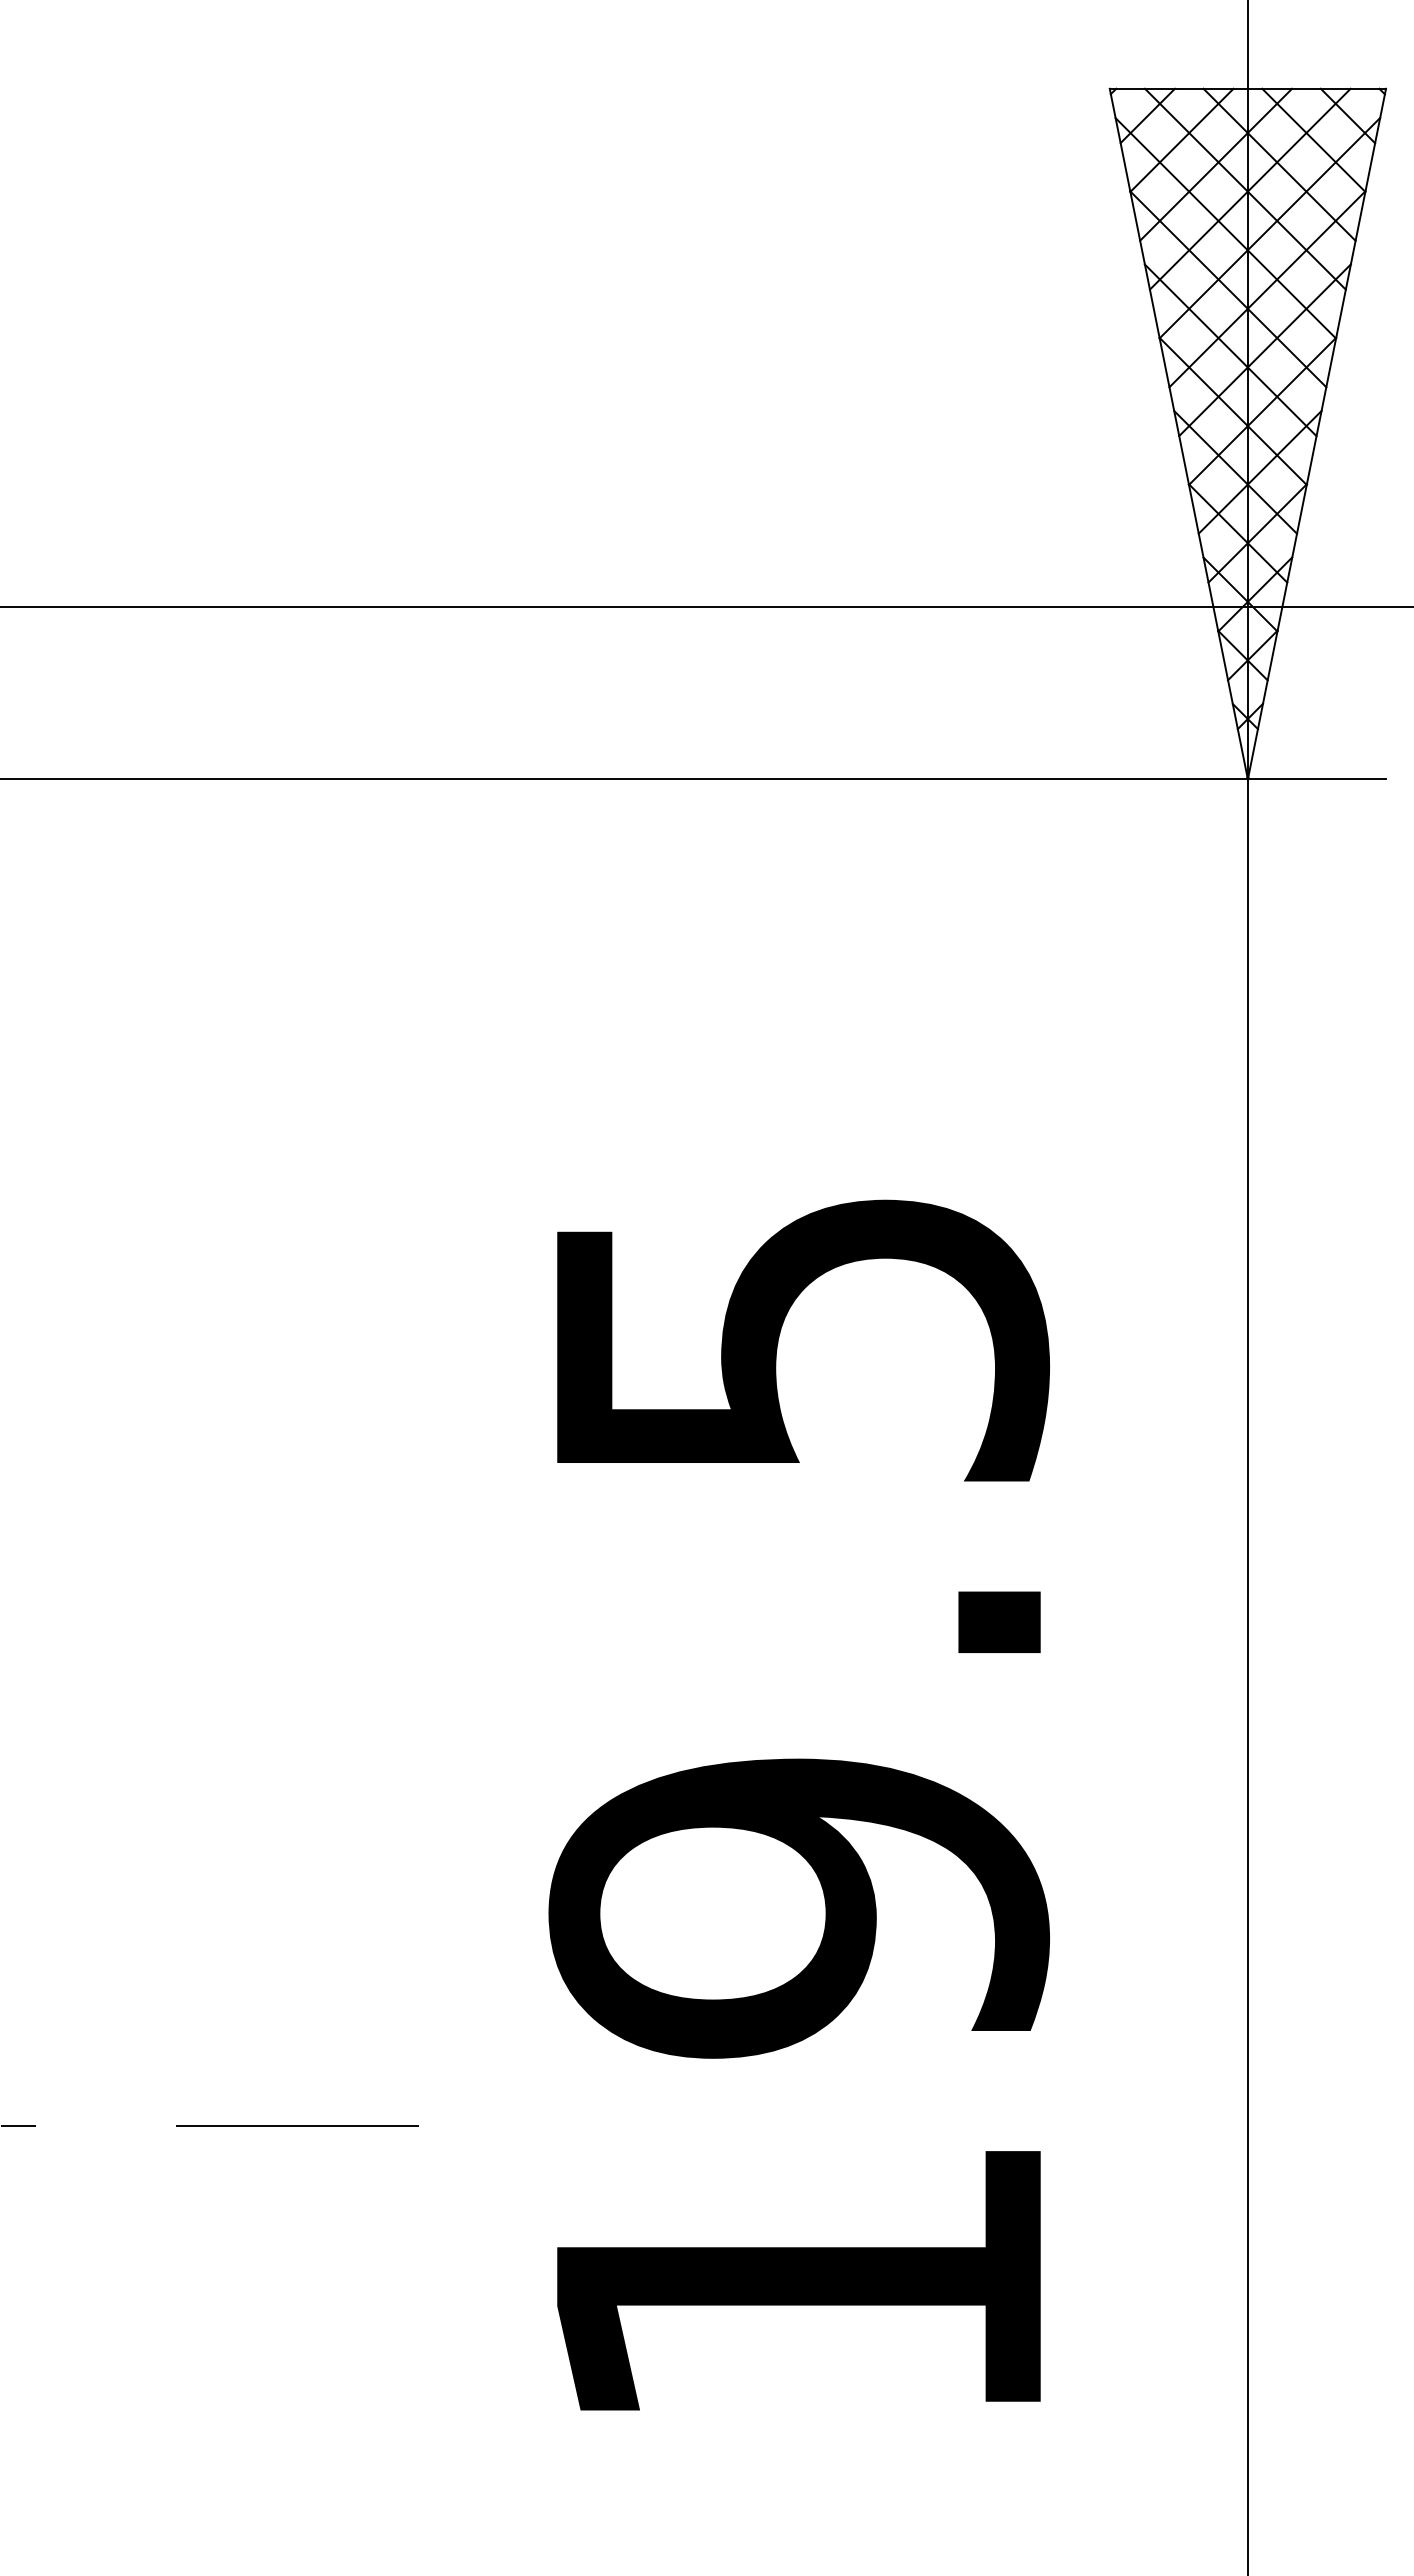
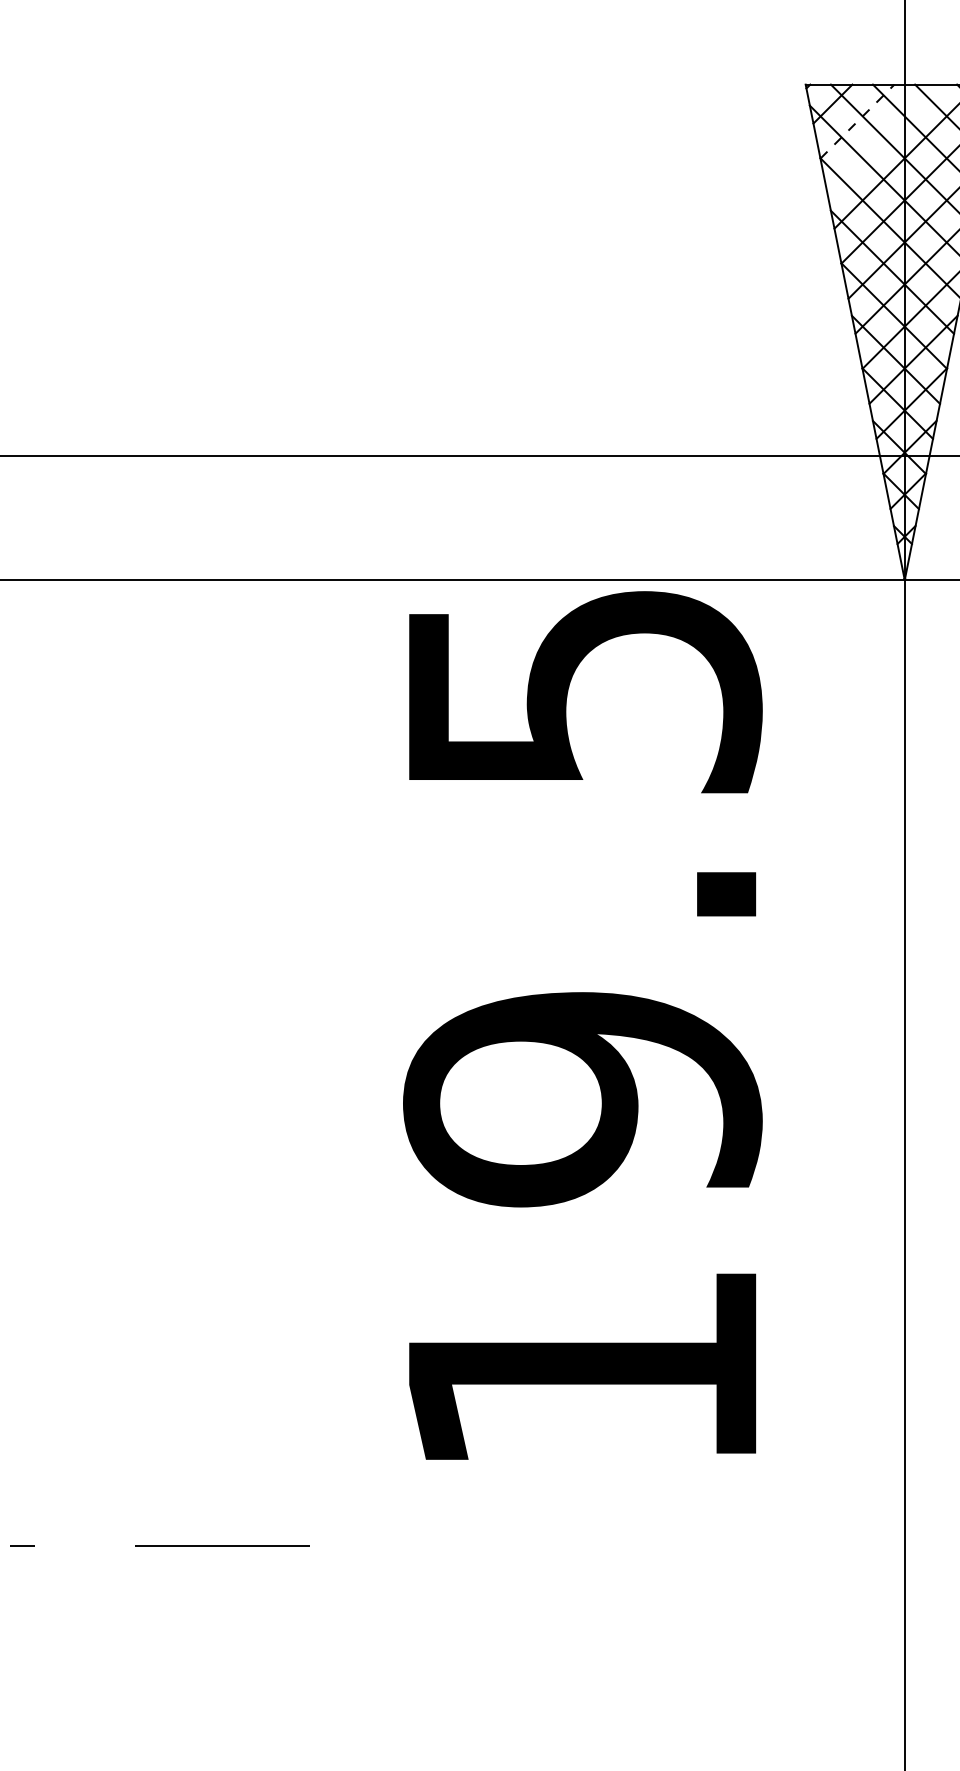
line: (1181, 140) -> (857, 121), solid -> dashed
line: (1216, 164) -> (882, 138), removed
text: (798, 1804) -> (582, 1025), moved

